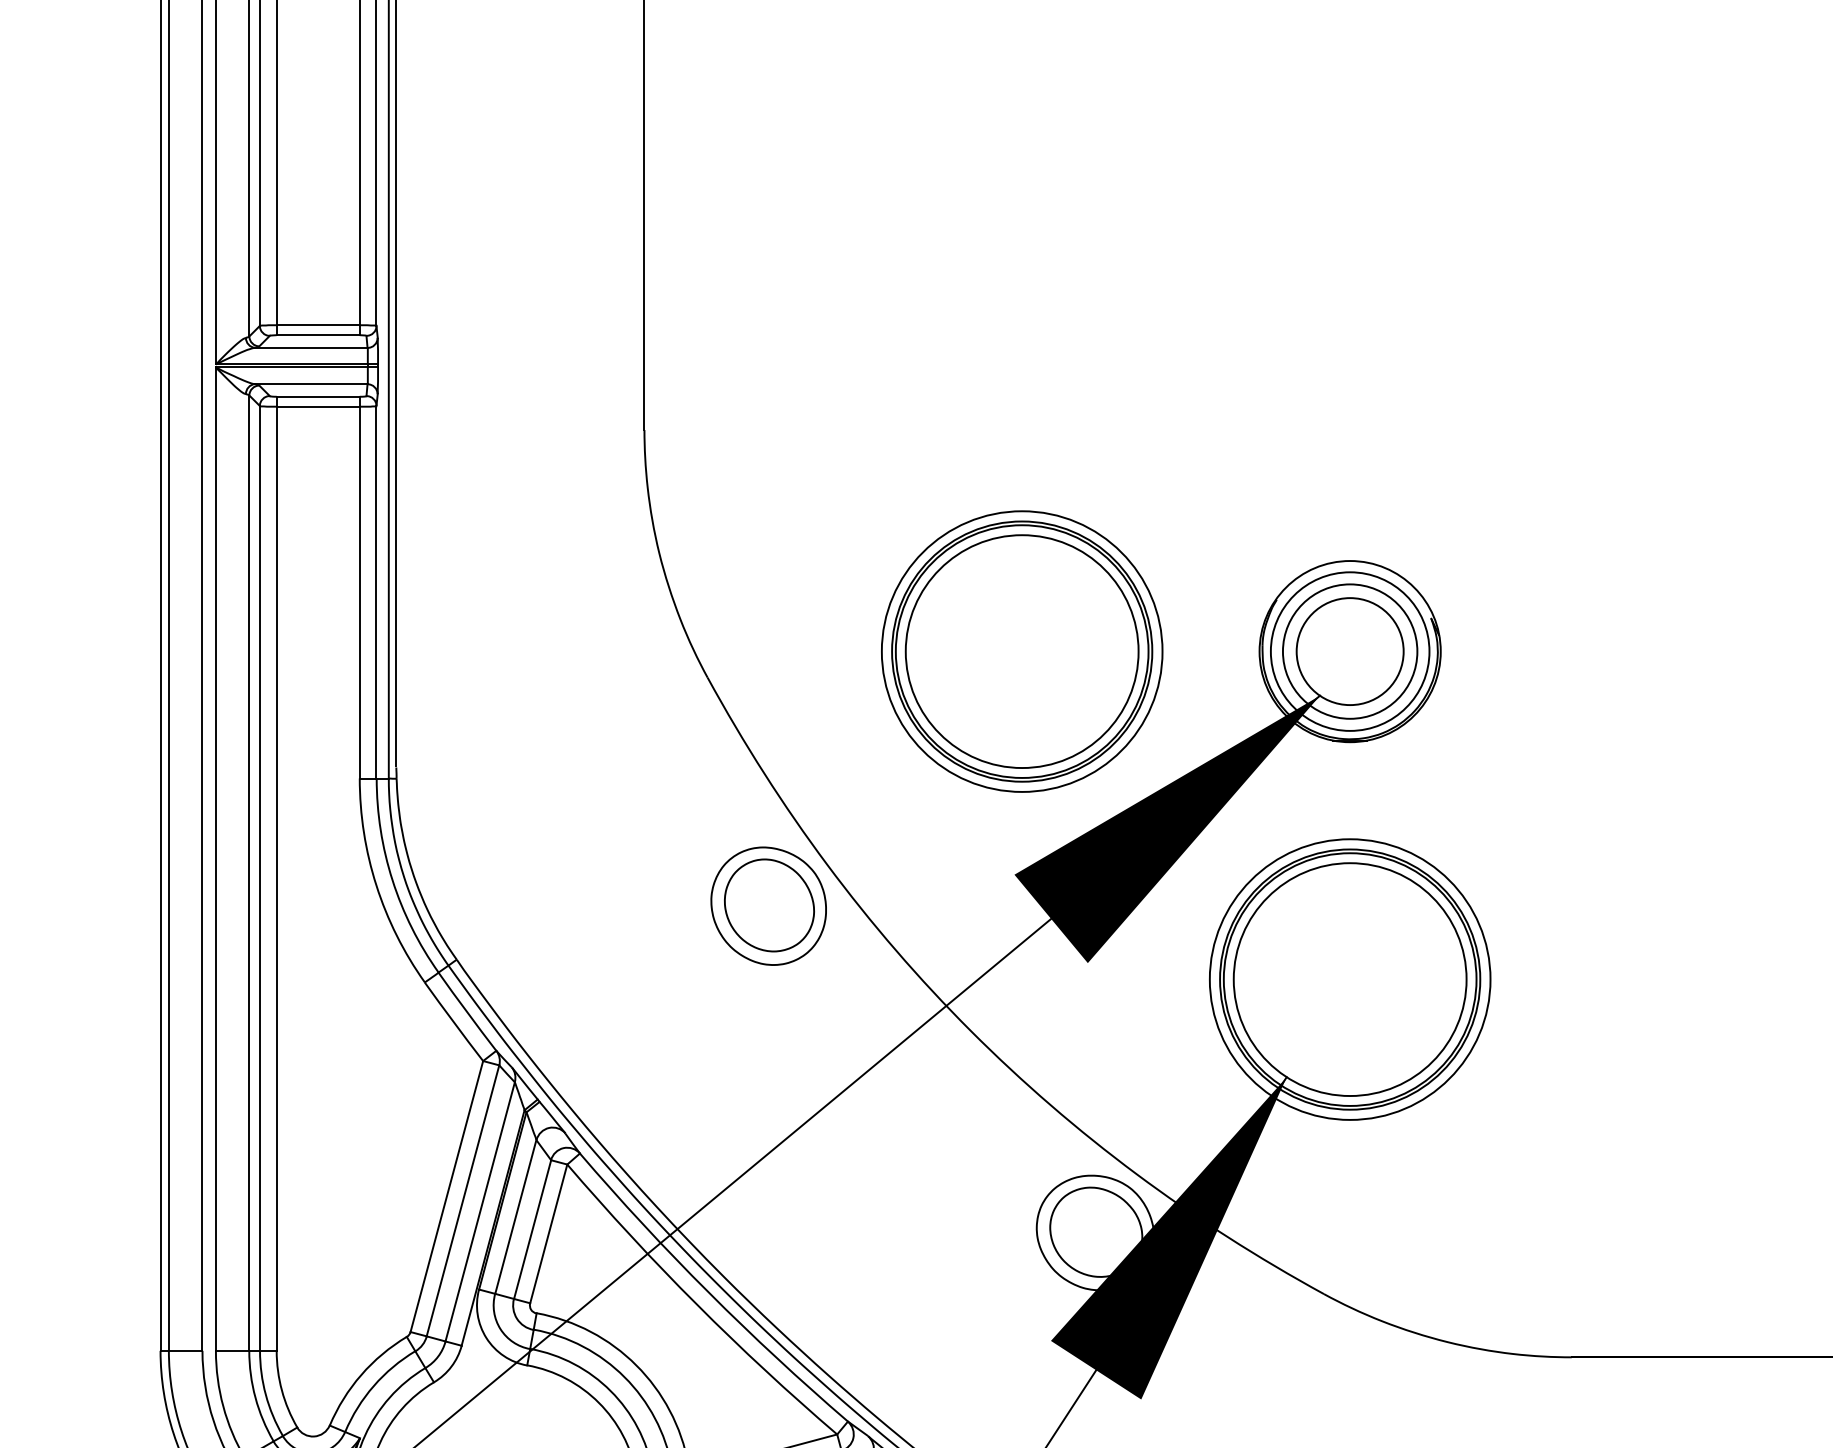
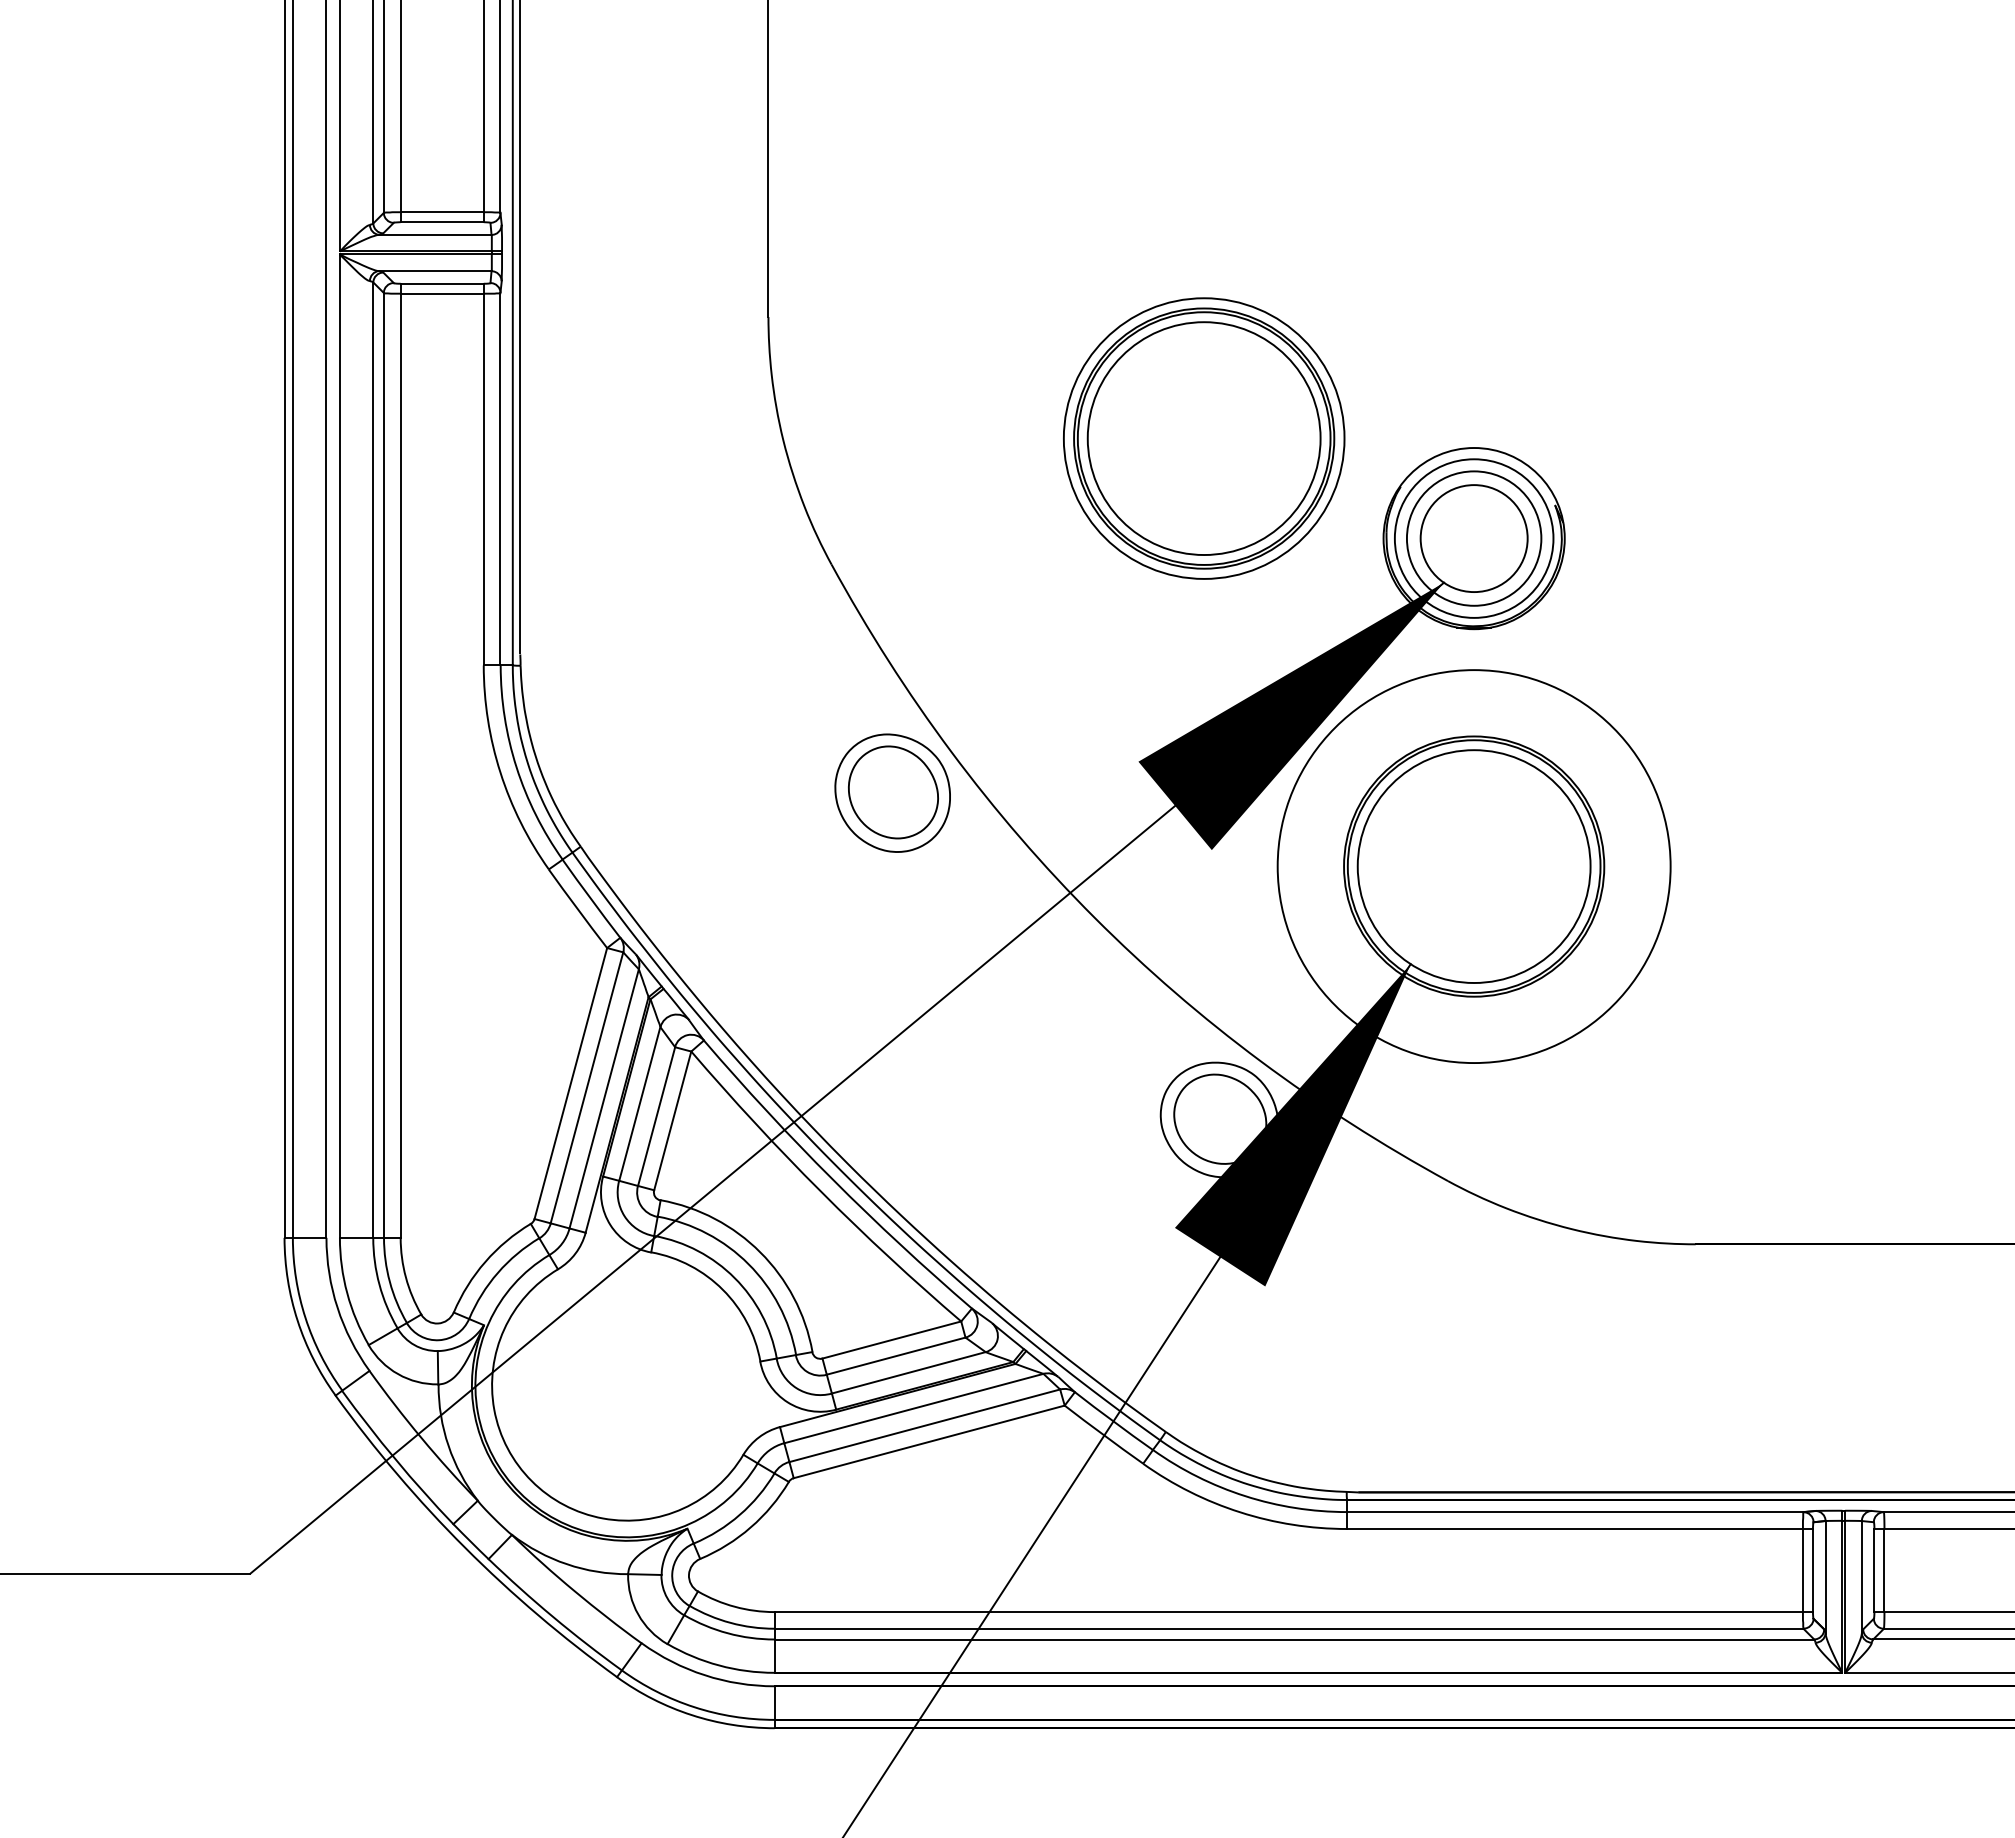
part: (1022, 651) -> (1204, 438), moved
circle: (1349, 979) -> (1473, 866), size x1.4

